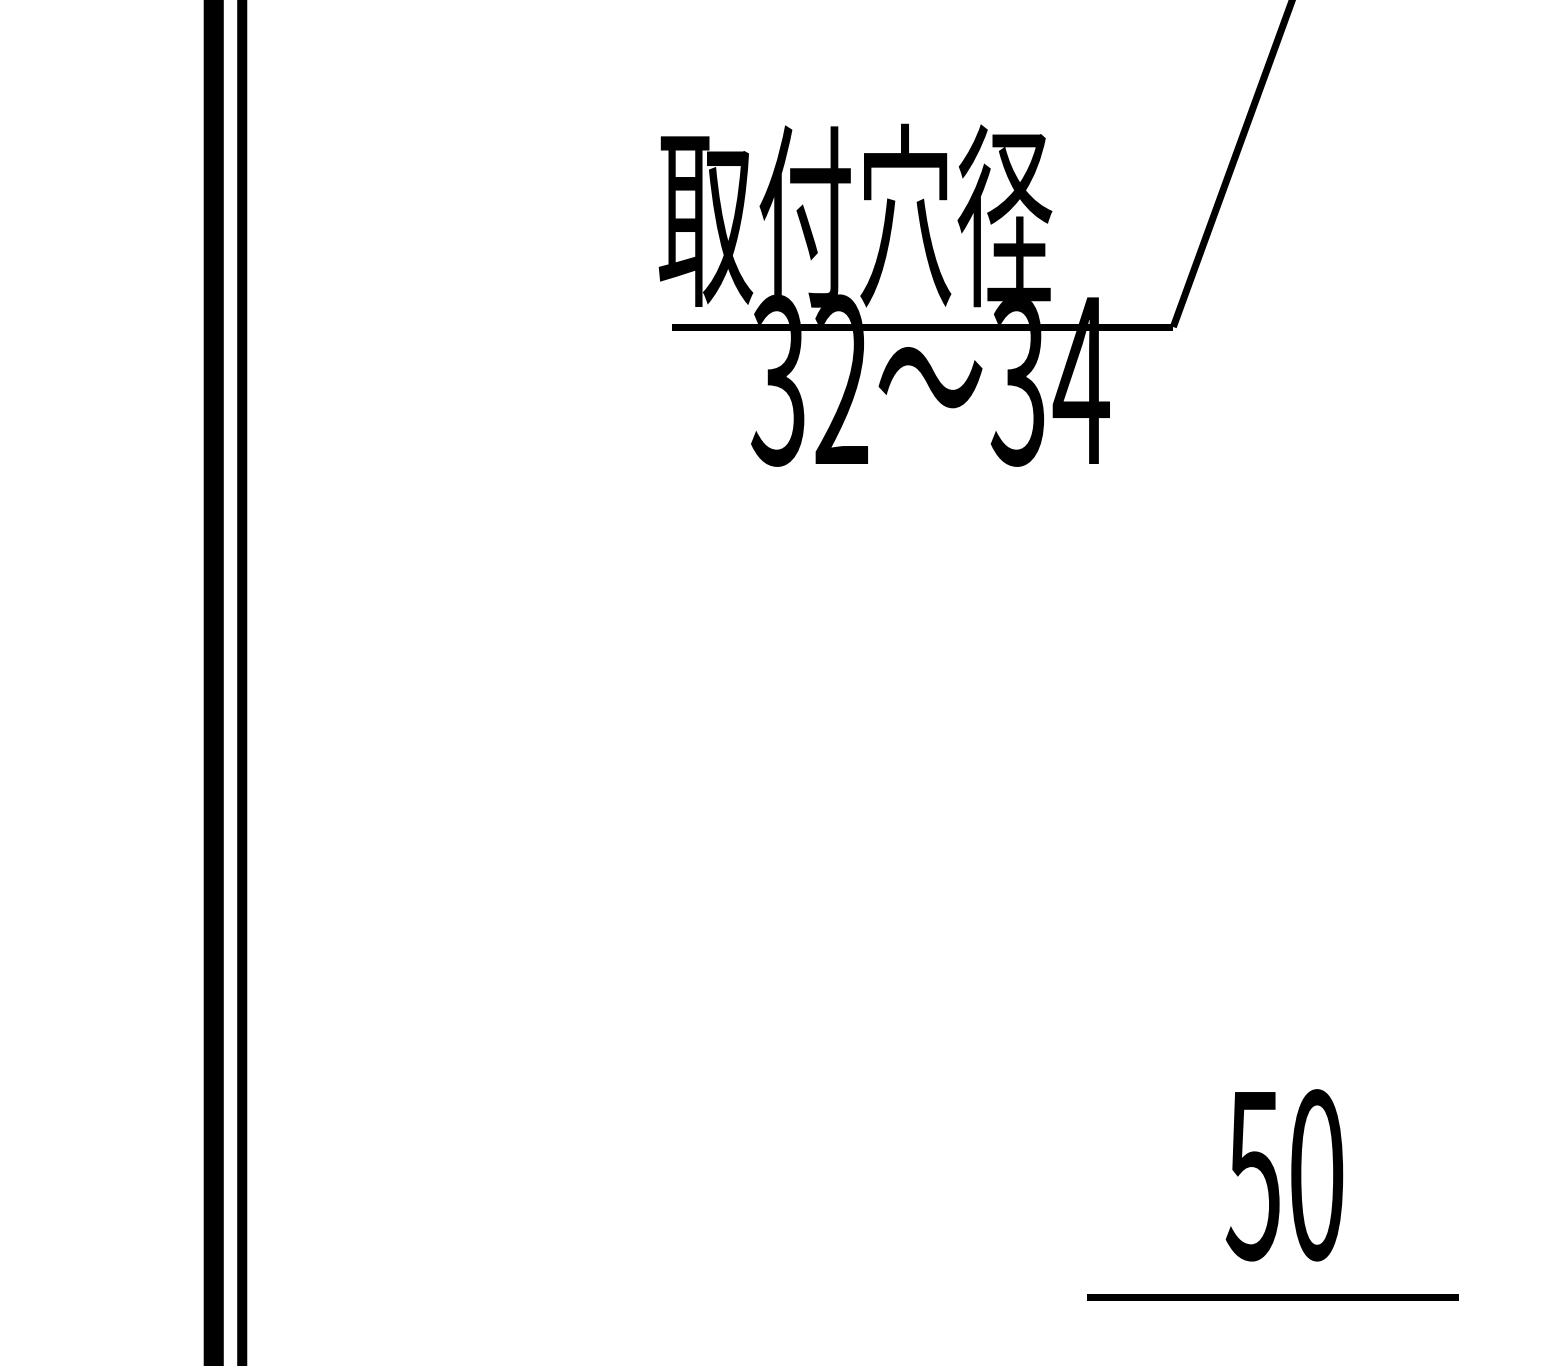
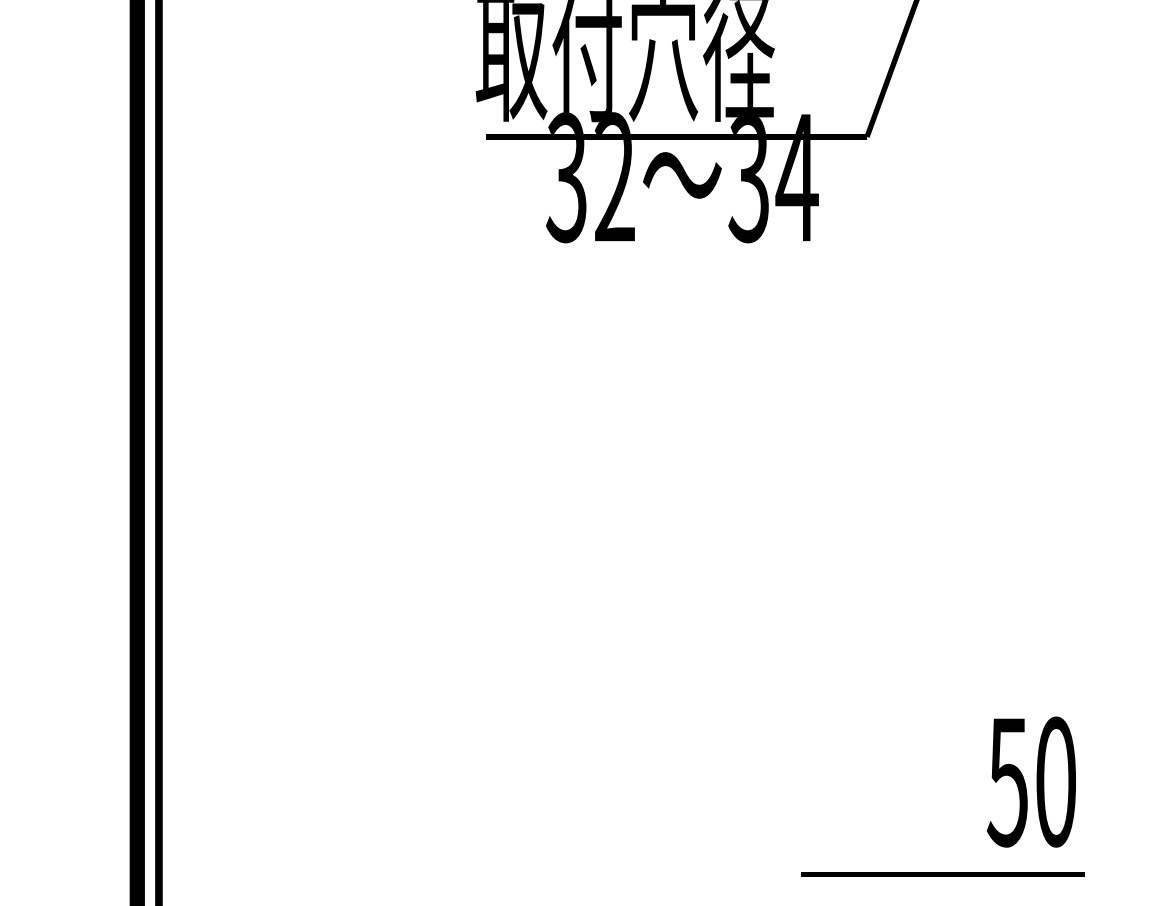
text: (1284, 1175) -> (1031, 782), moved

